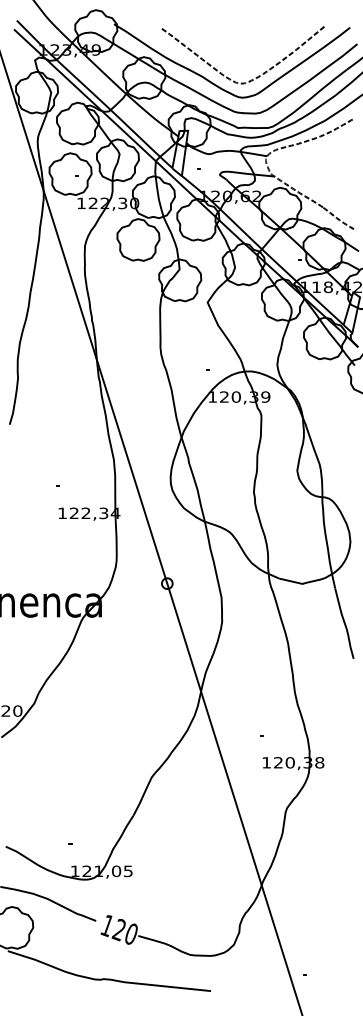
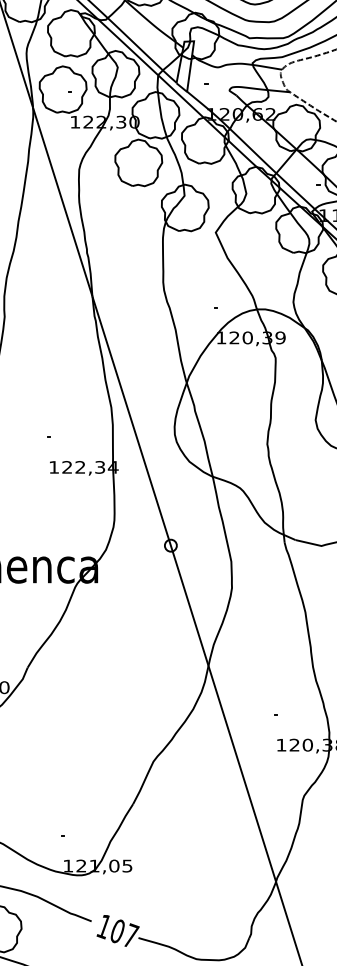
text: (125, 931) -> (124, 933), 120 -> 107

